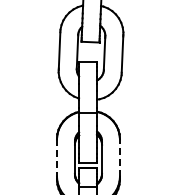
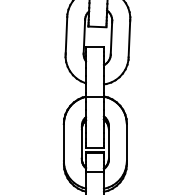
line: (56, 158) -> (63, 143), dashed -> solid
line: (119, 158) -> (126, 143), dashed -> solid

